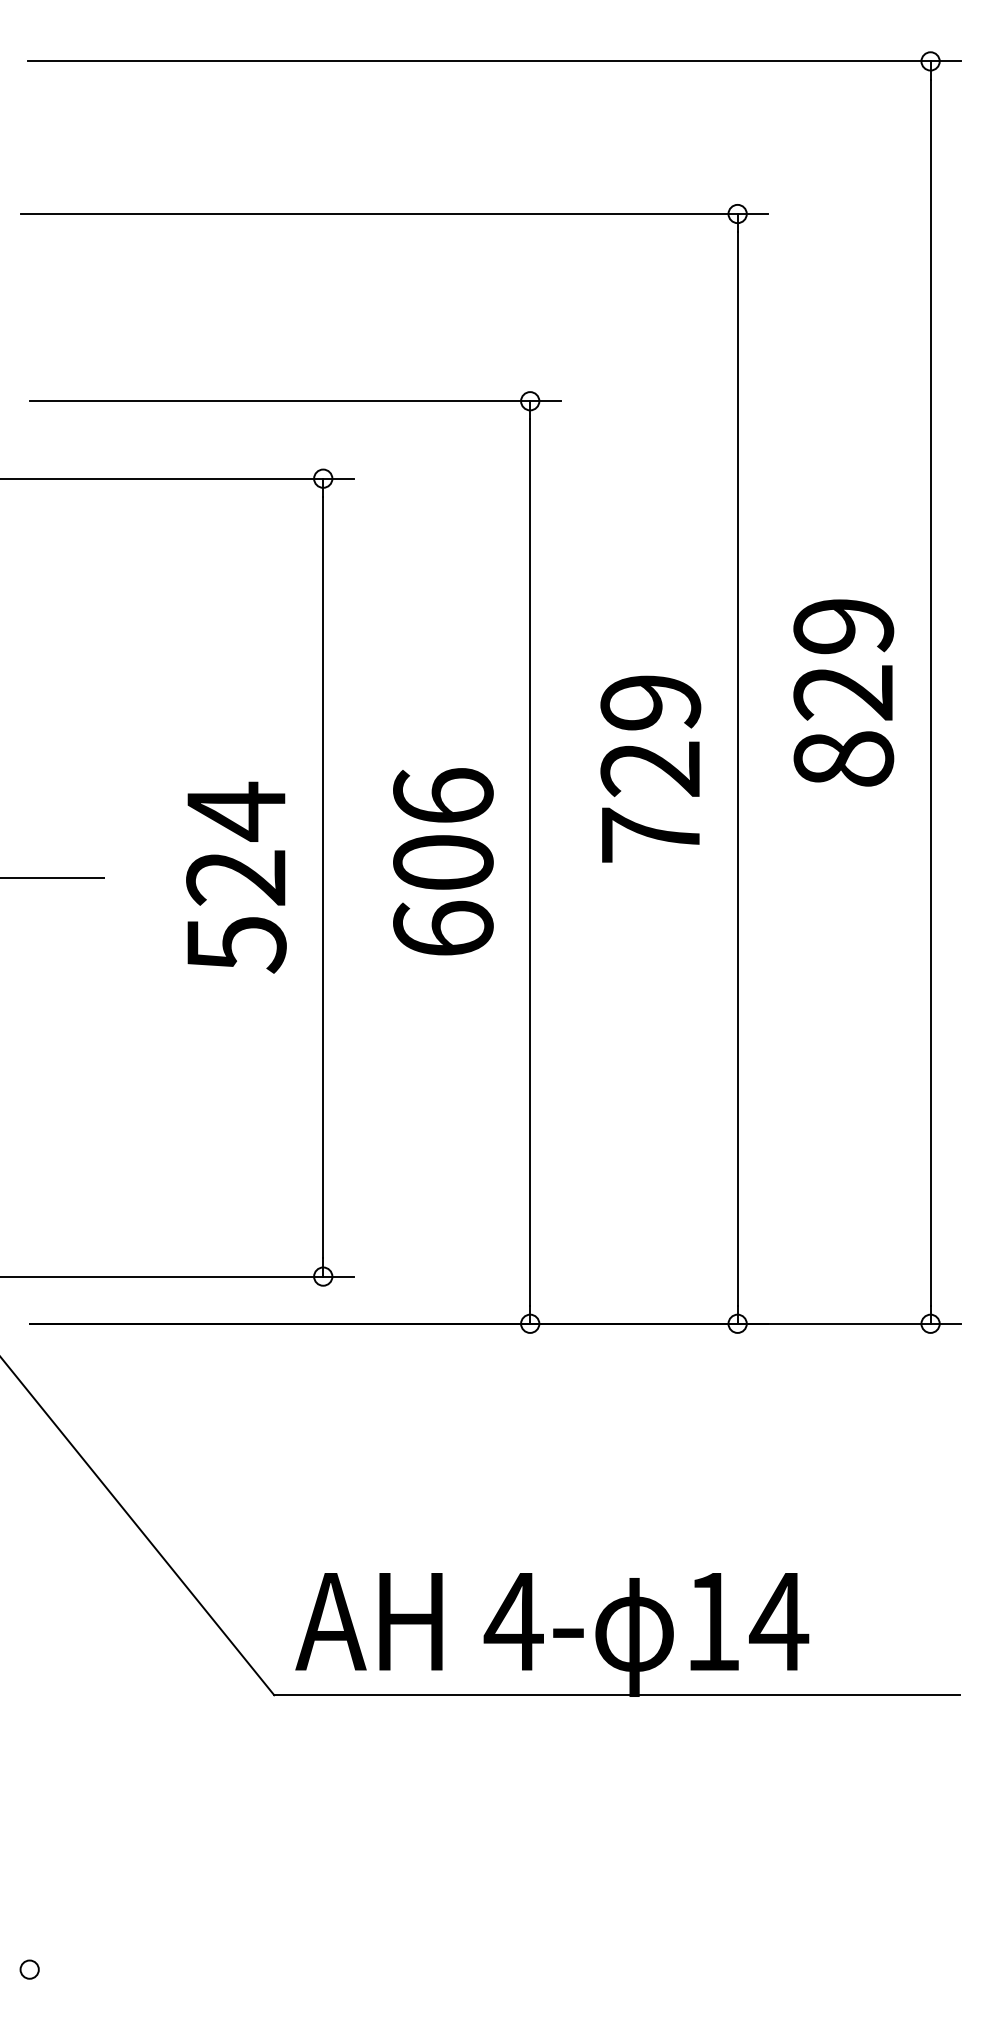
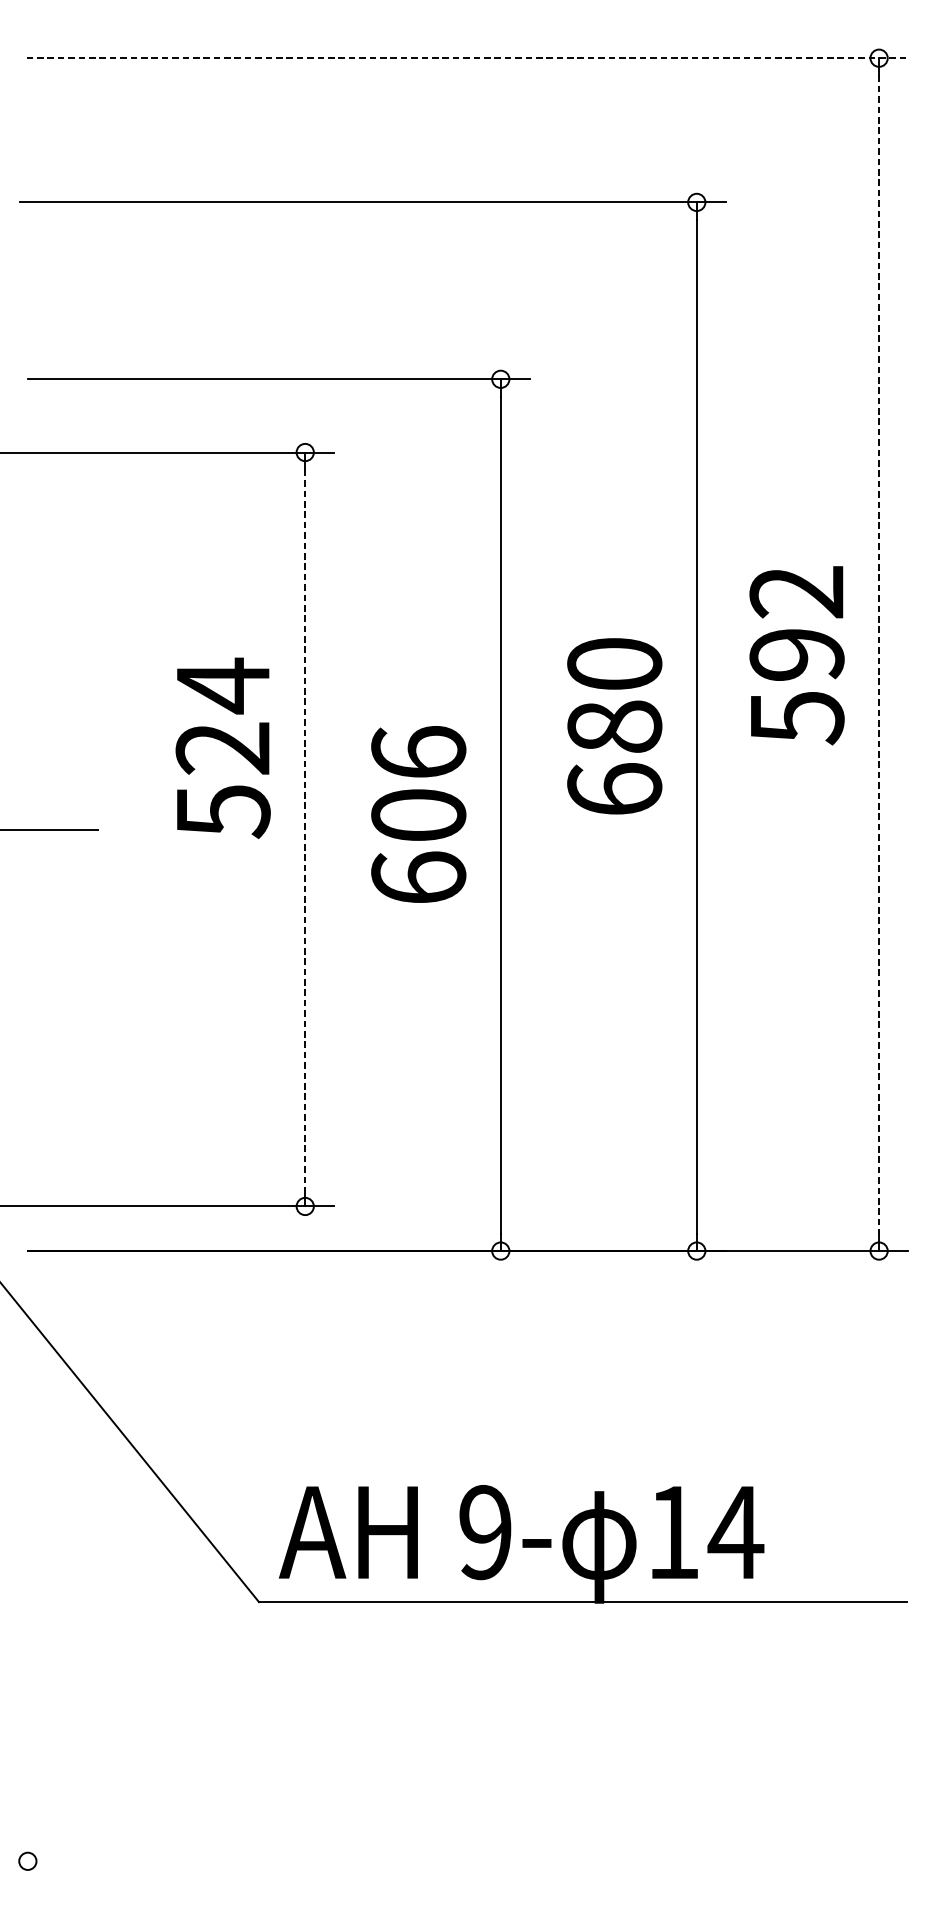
line: (495, 61) -> (468, 58), solid -> dashed
line: (930, 692) -> (879, 654), solid -> dashed
text: (843, 693) -> (796, 655), 829 -> 592
text: (650, 768) -> (614, 726), 729 -> 680
text: (236, 877) -> (223, 748), moved
line: (323, 877) -> (305, 829), solid -> dashed
text: (513, 1621) -> (485, 1532), 4- -> 9-

